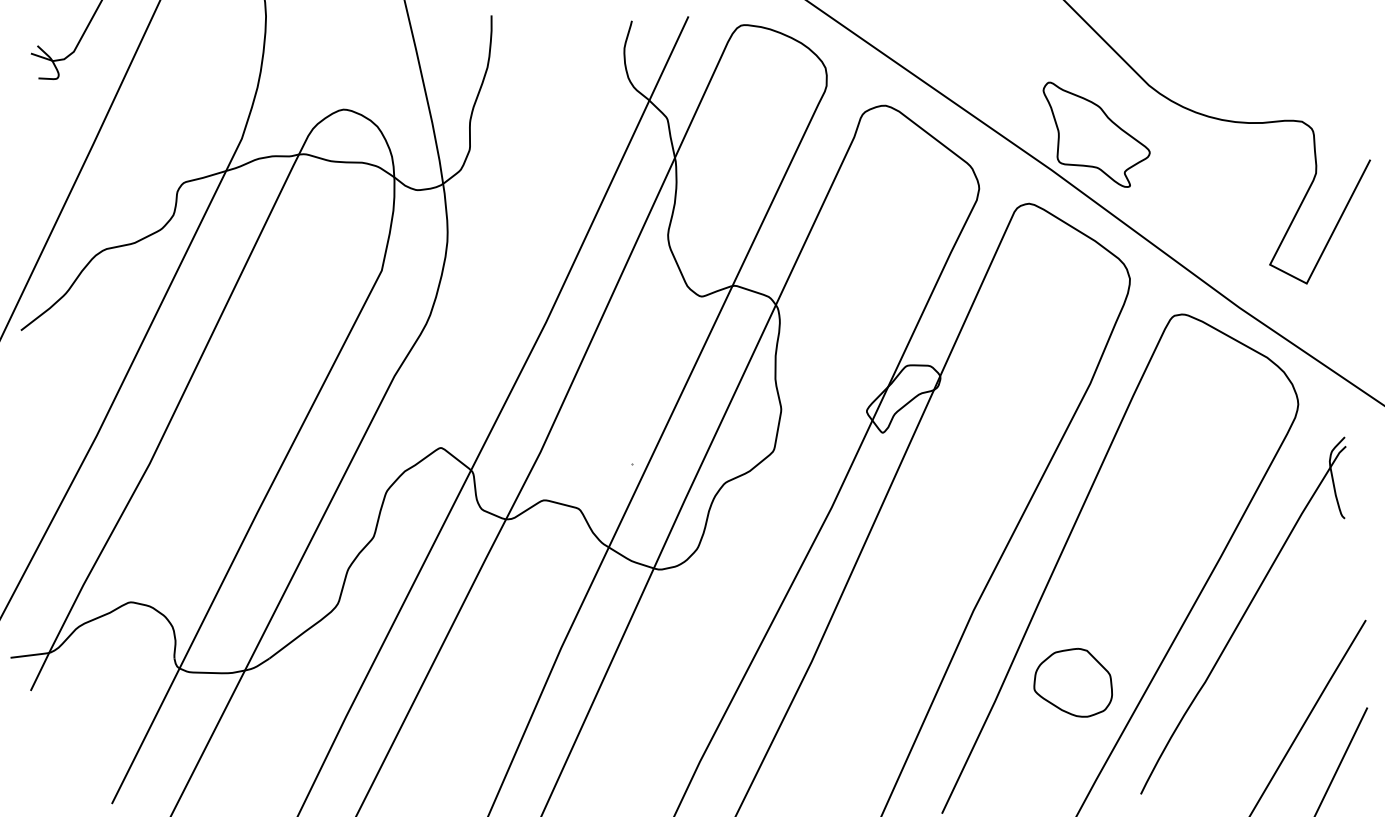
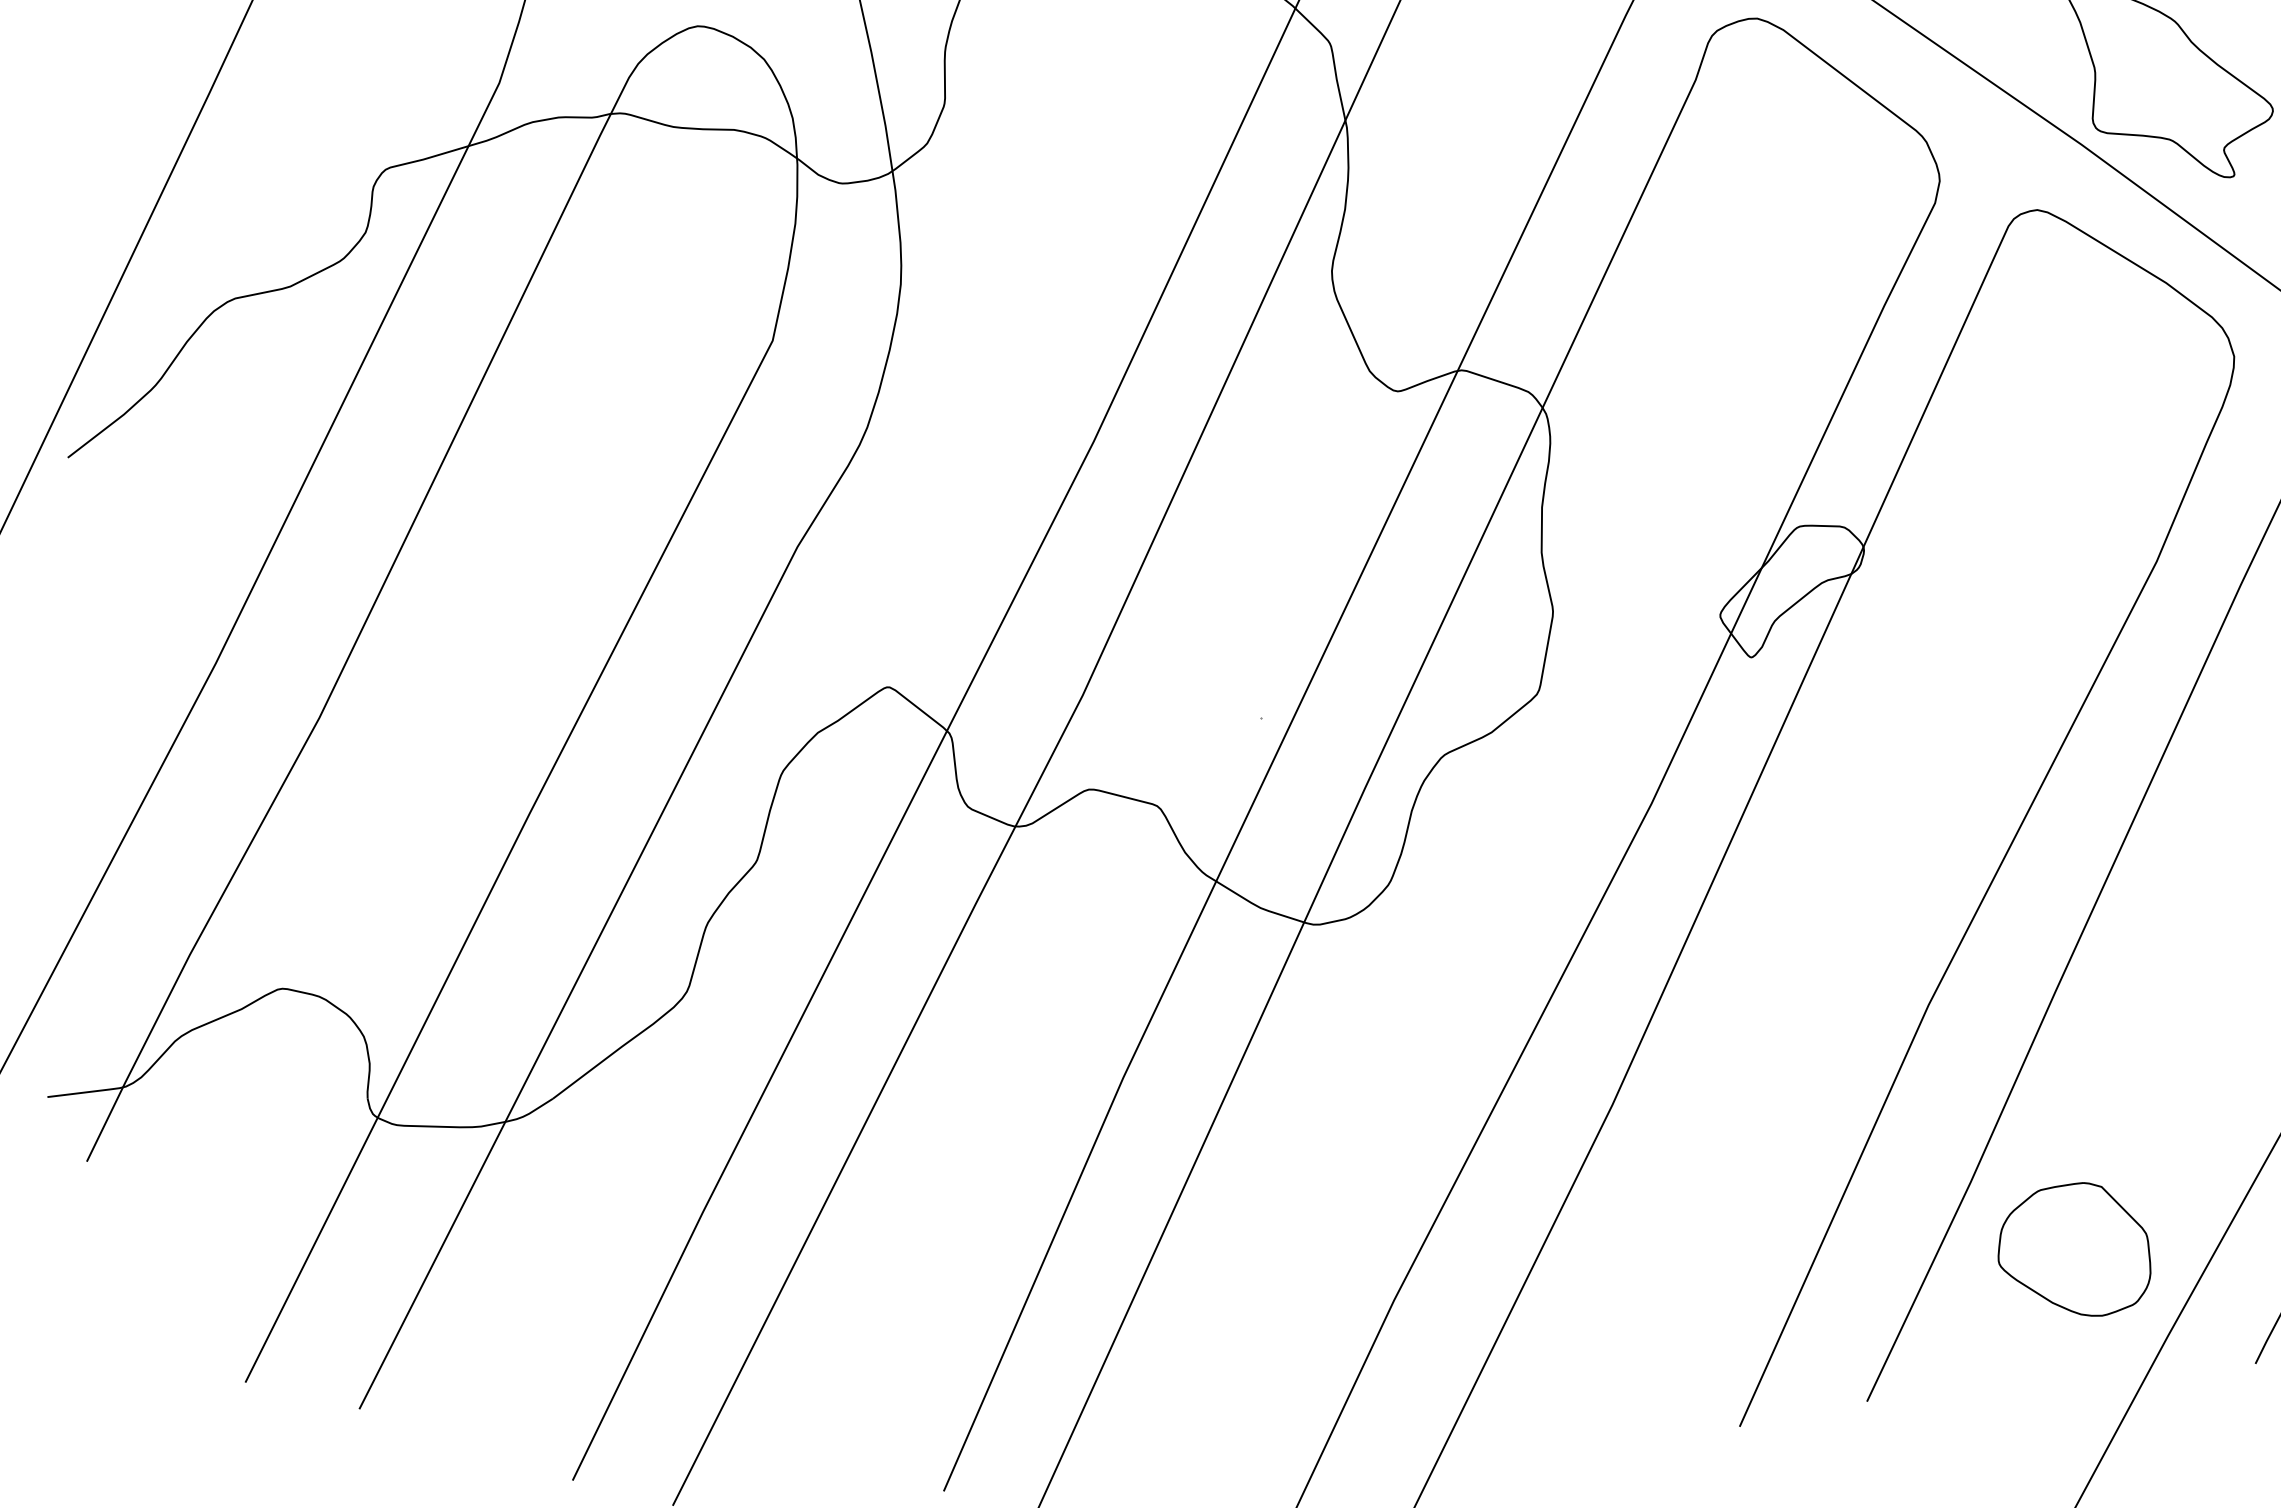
part: (1072, 682) -> (2073, 1248), moved

